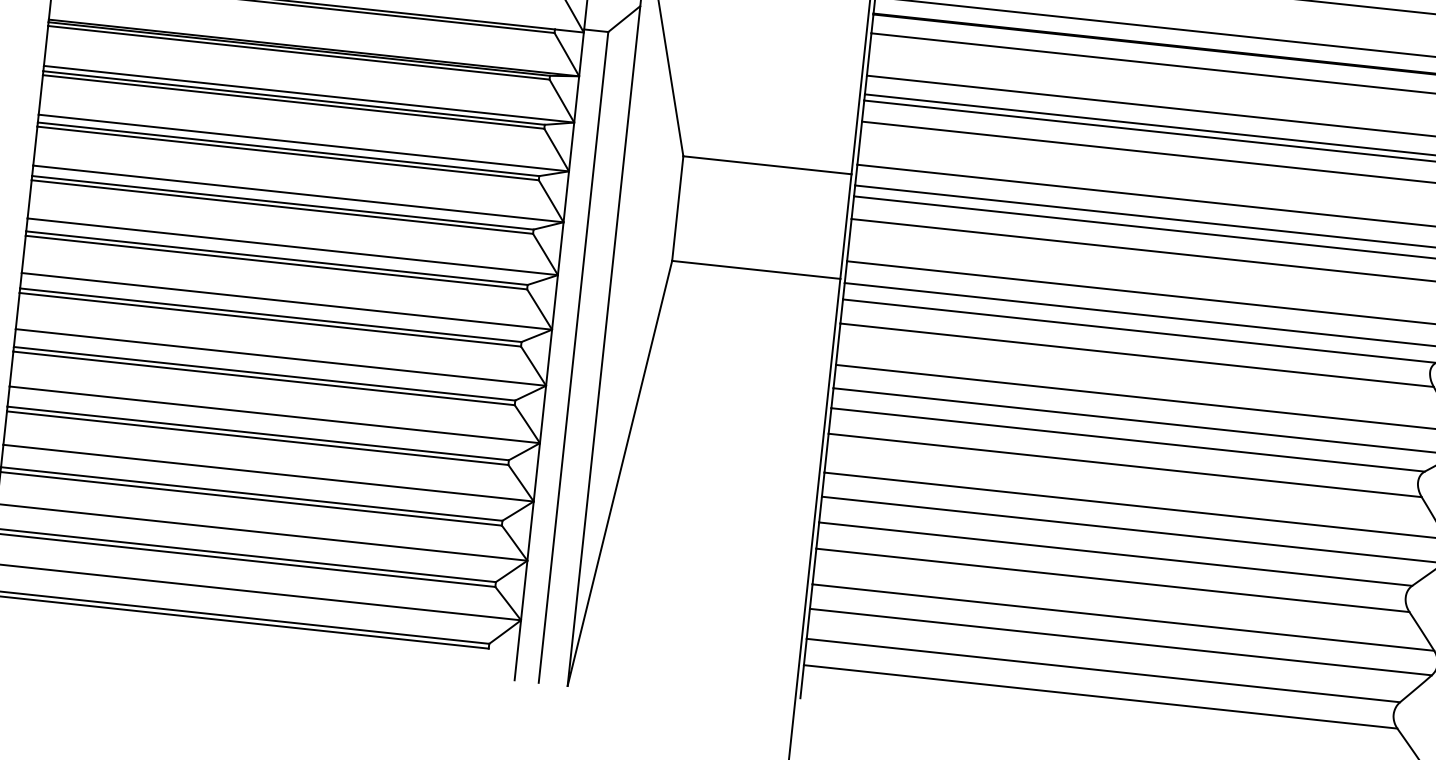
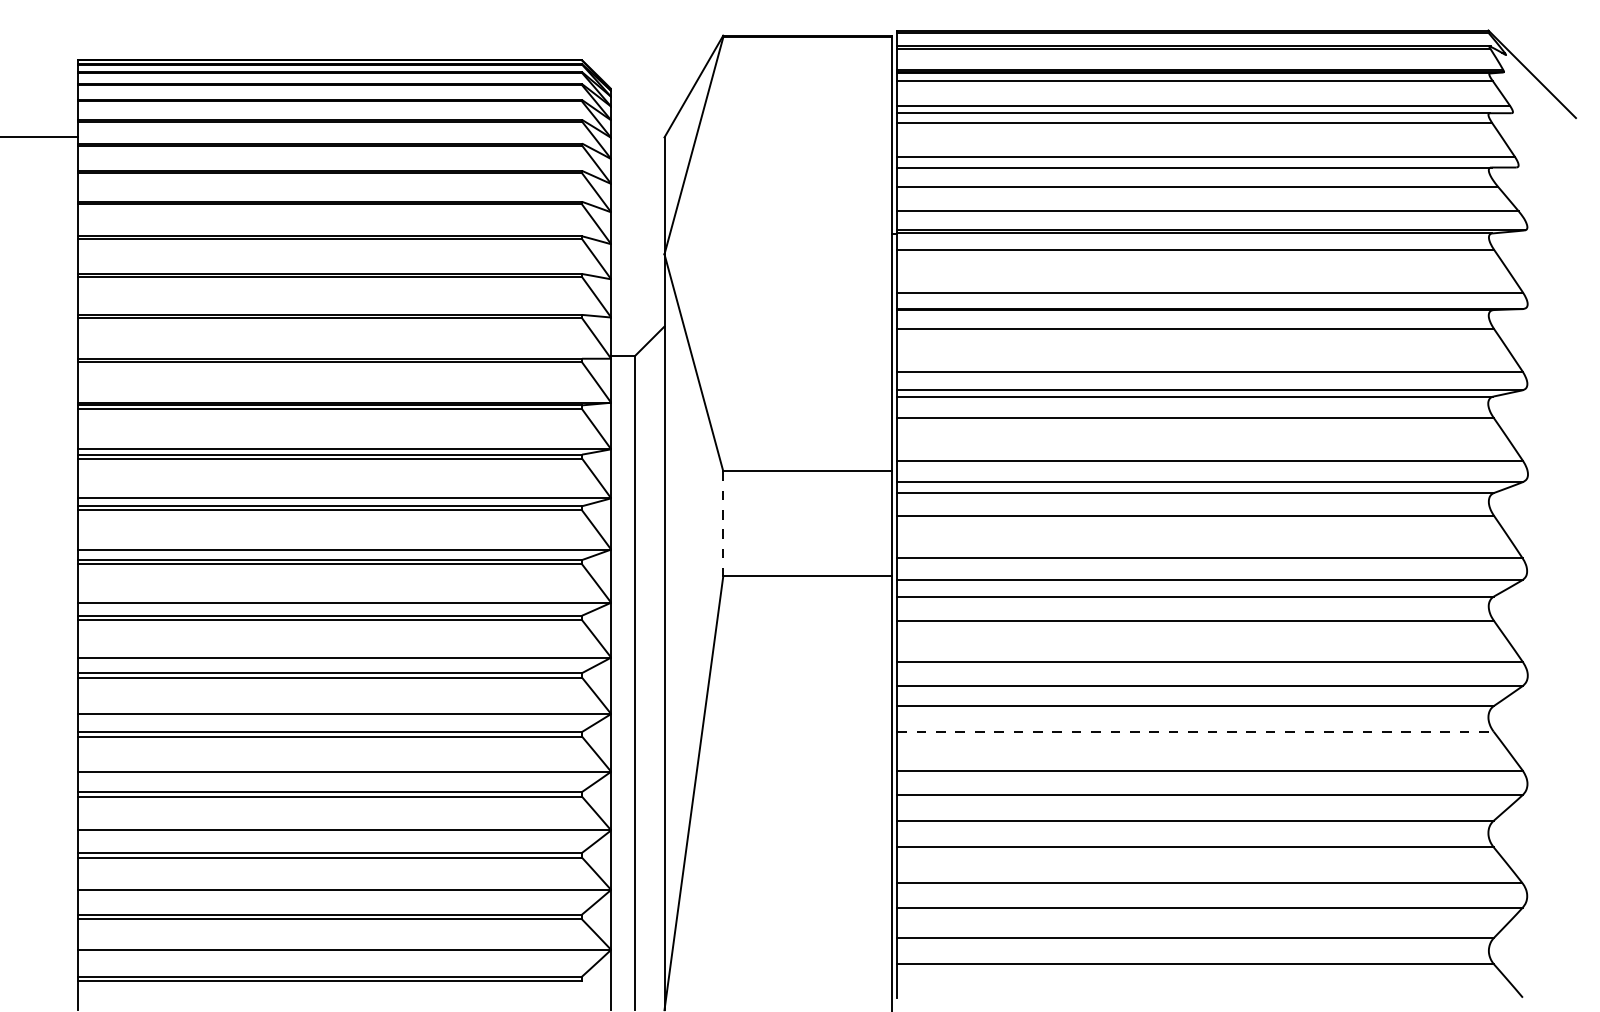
line: (678, 208) -> (723, 523), solid -> dashed
line: (1125, 465) -> (1195, 731), solid -> dashed

